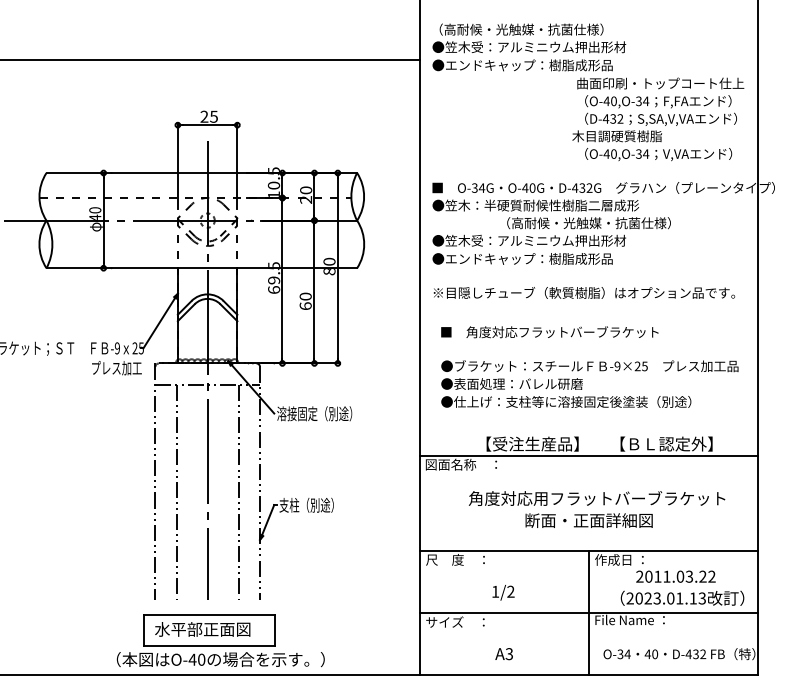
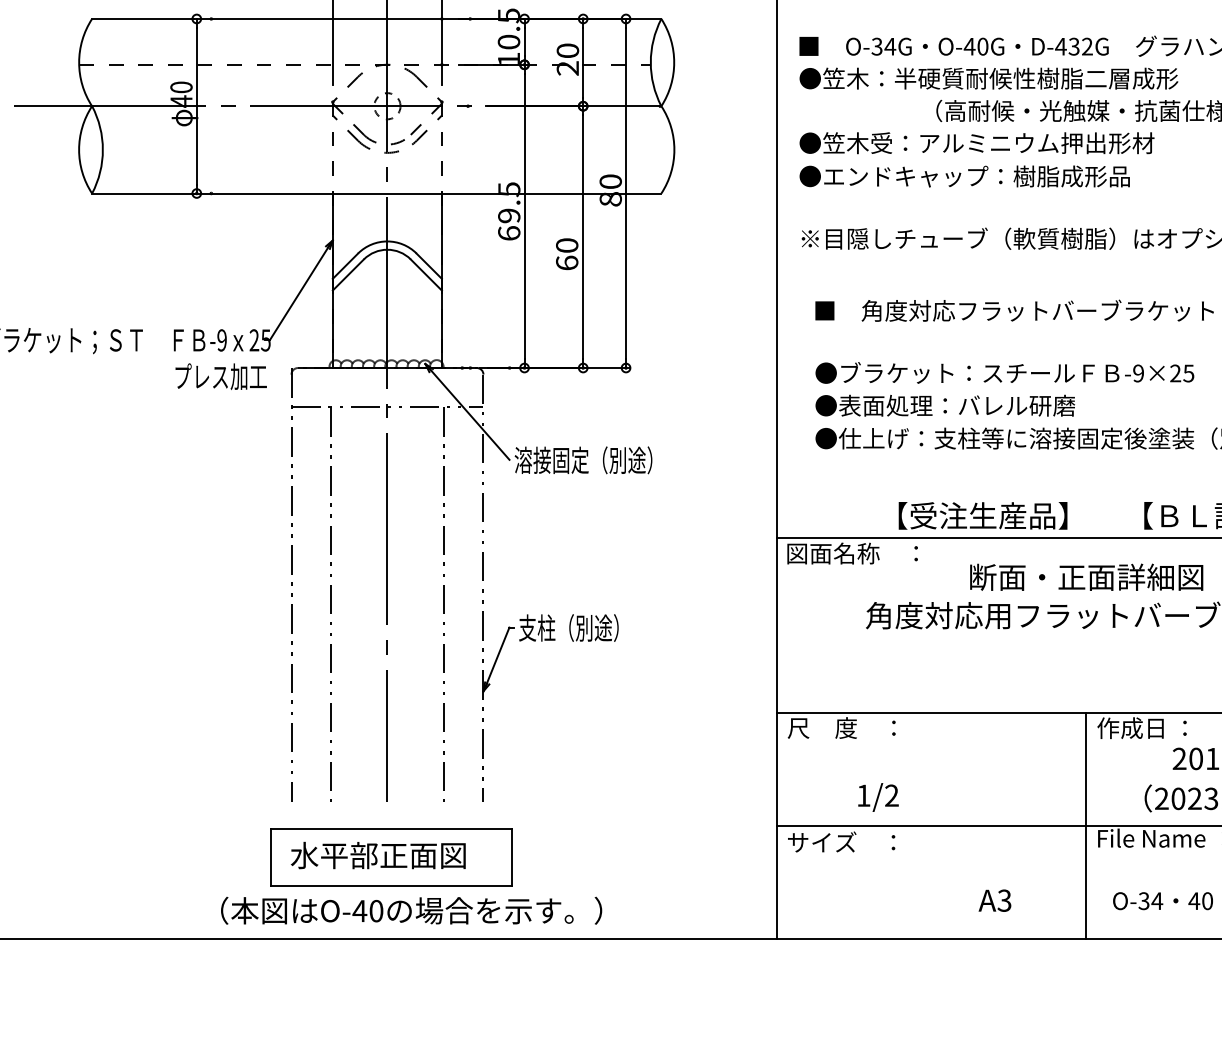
text: (588, 520) -> (1085, 577), moved
text: (503, 592) -> (878, 796), moved
text: (503, 654) -> (993, 901), moved

